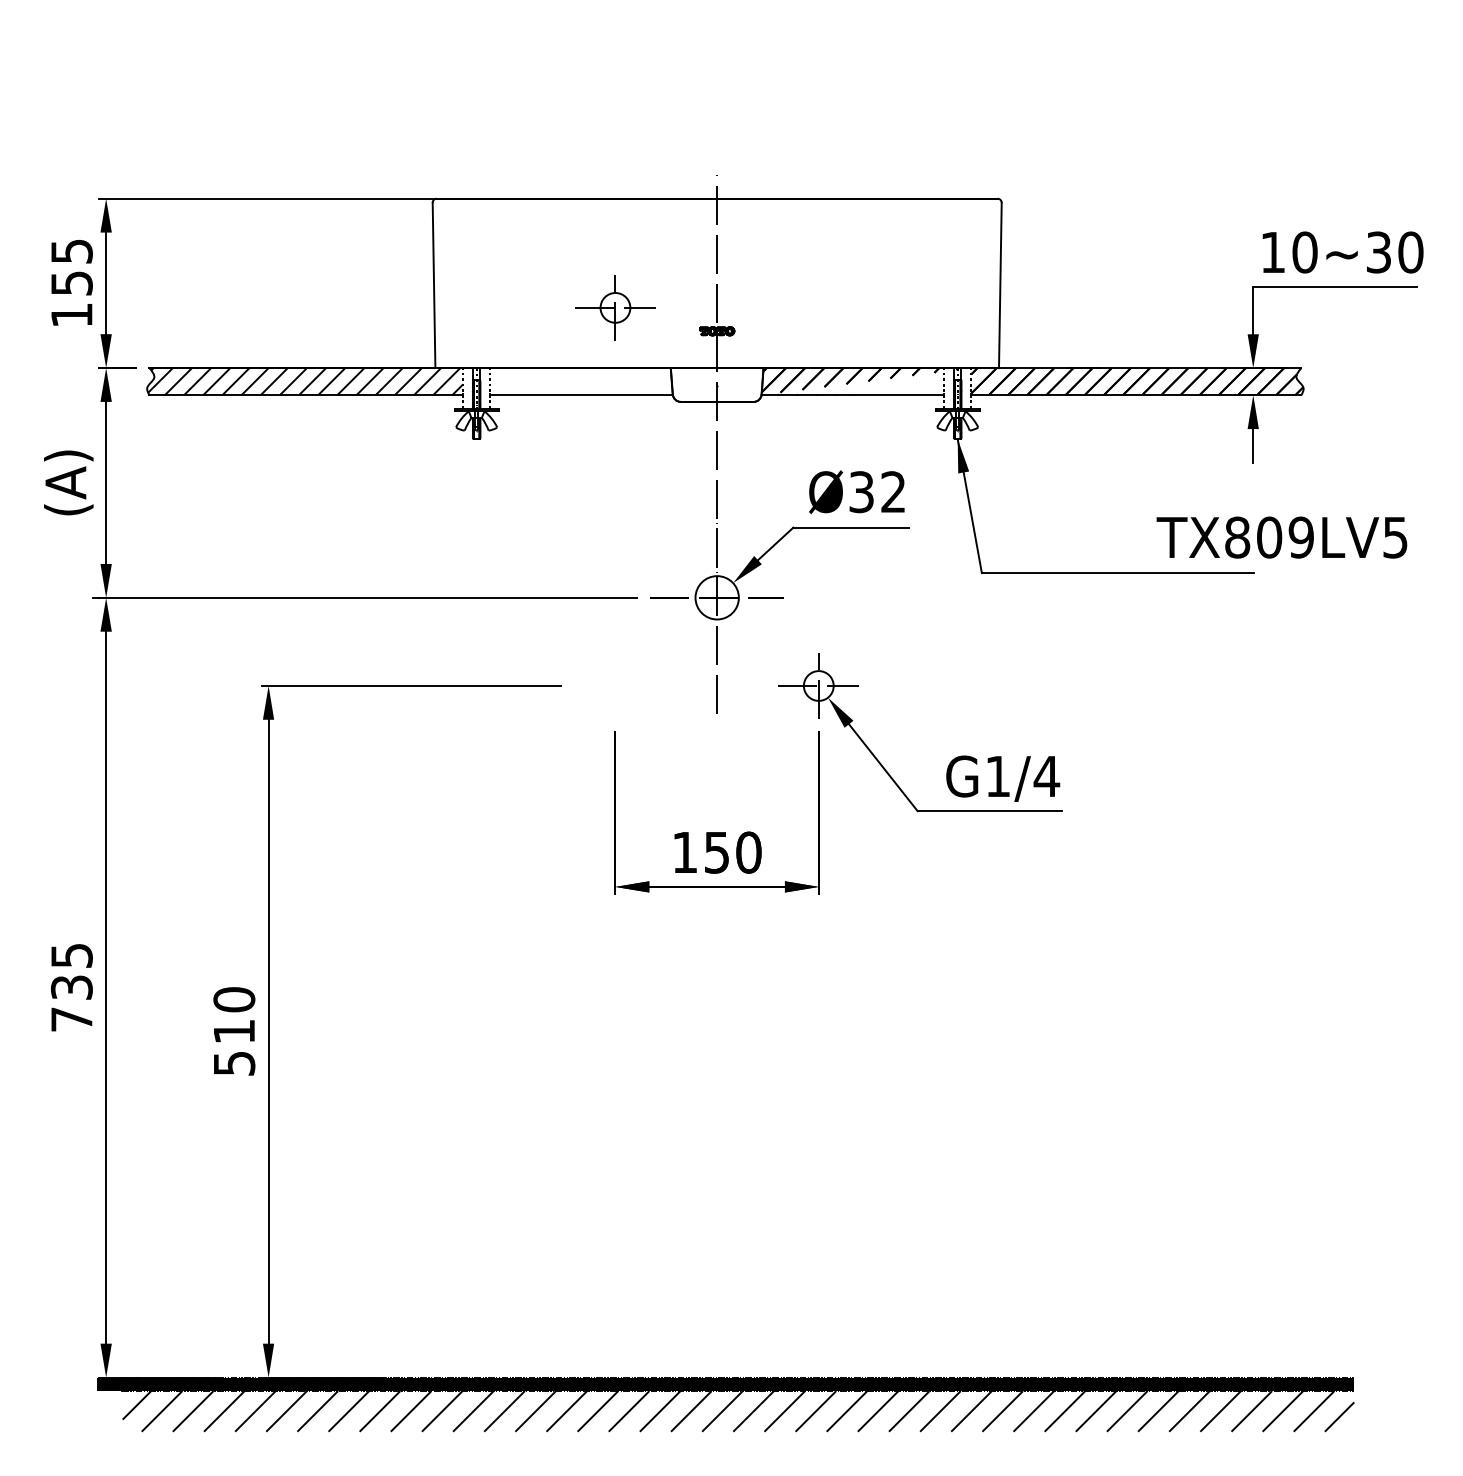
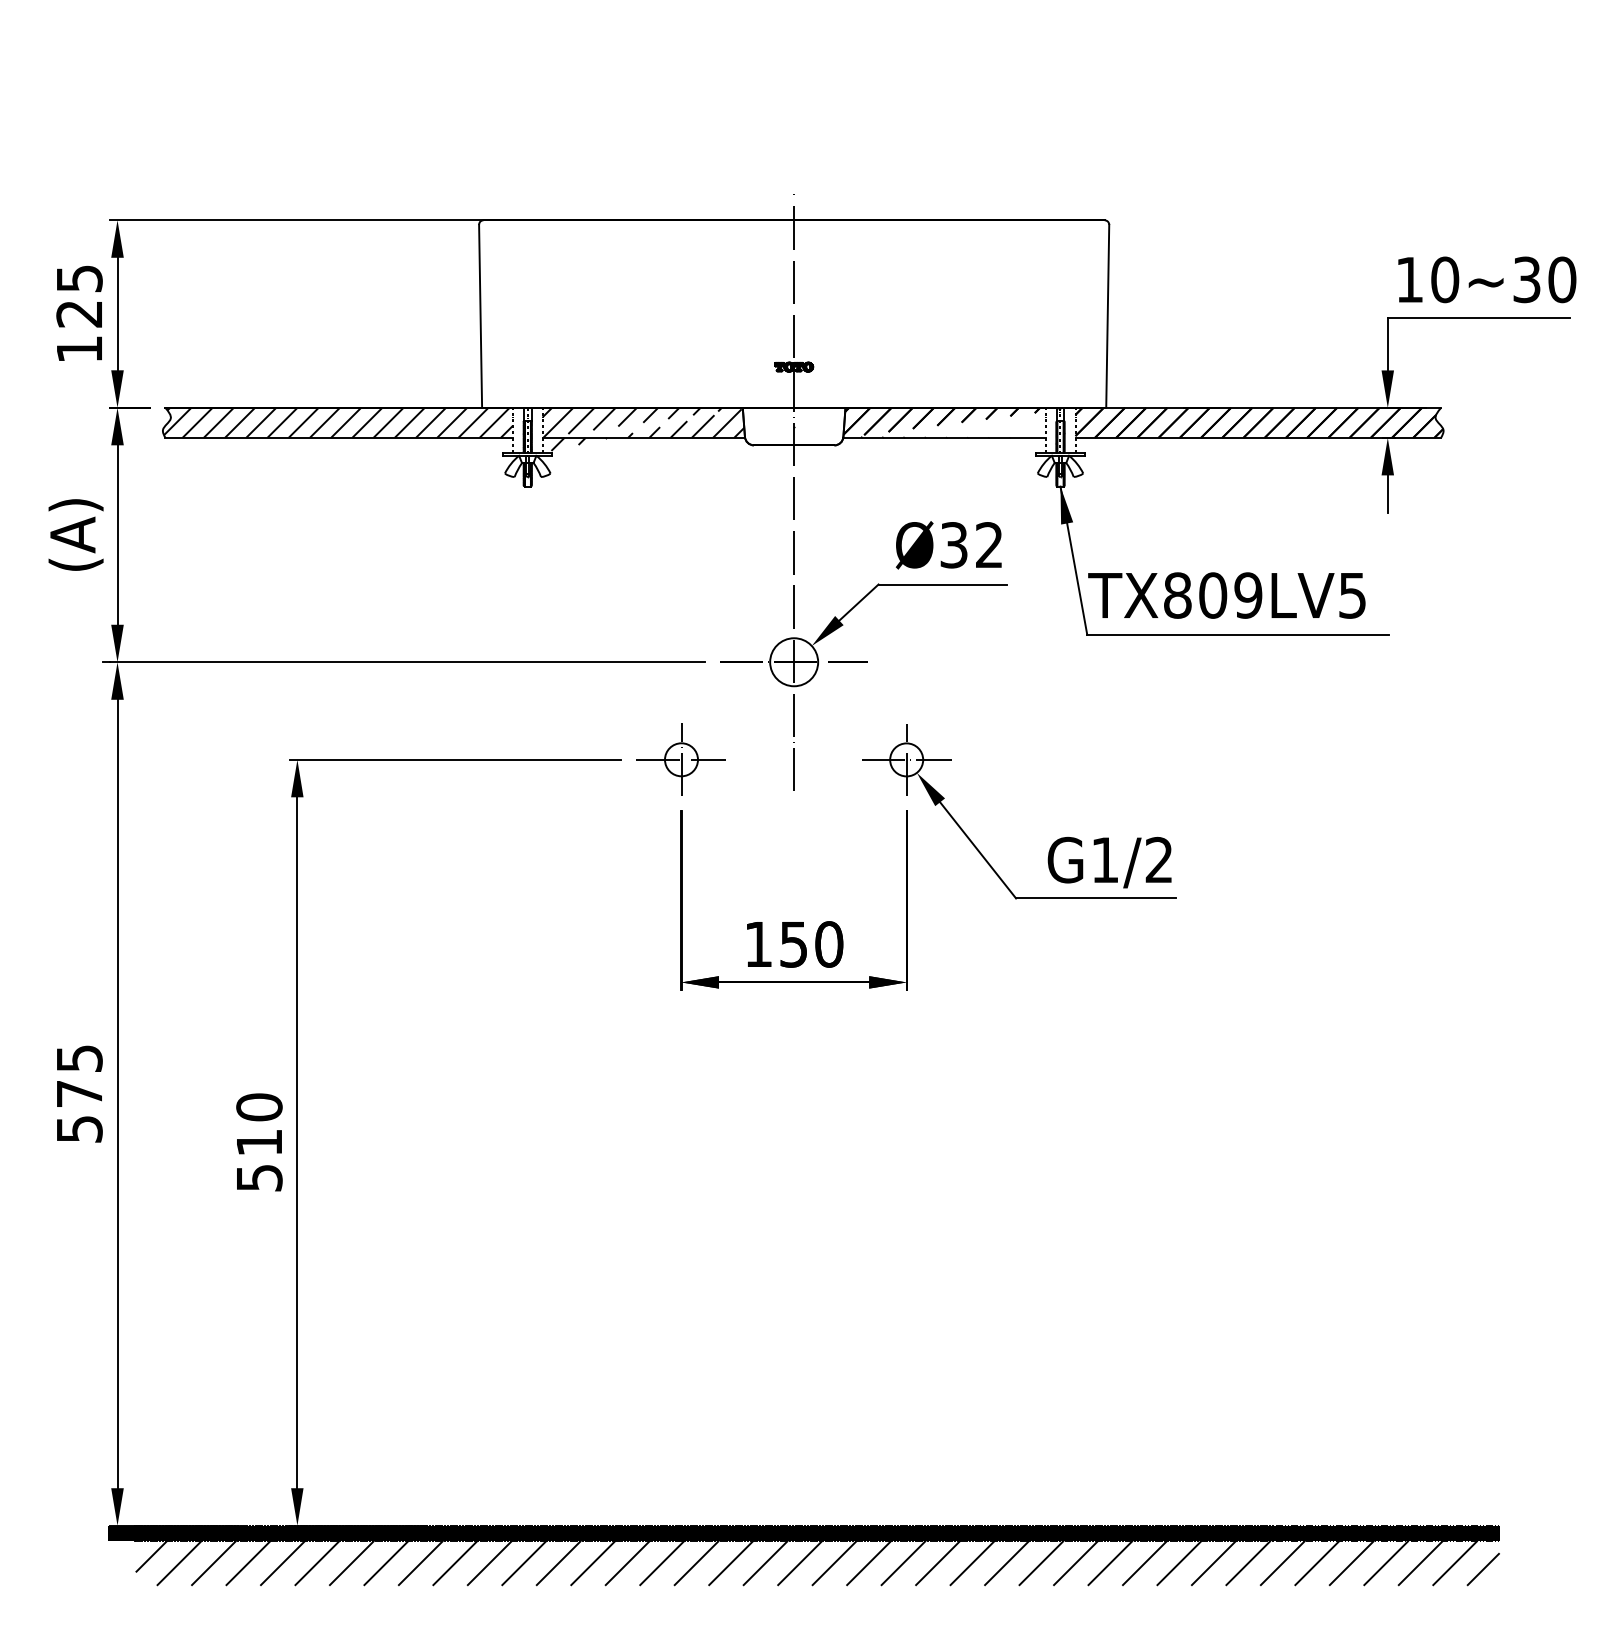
text: (71, 283) -> (79, 314), 155 -> 125
part: (615, 307) -> (681, 759), moved
hatch: (581, 387) -> (643, 429), added
text: (1281, 537) -> (1226, 595), moved
text: (1046, 775) -> (1158, 859), G1/4 -> G1/2
text: (71, 1003) -> (79, 1111), 735 -> 575

